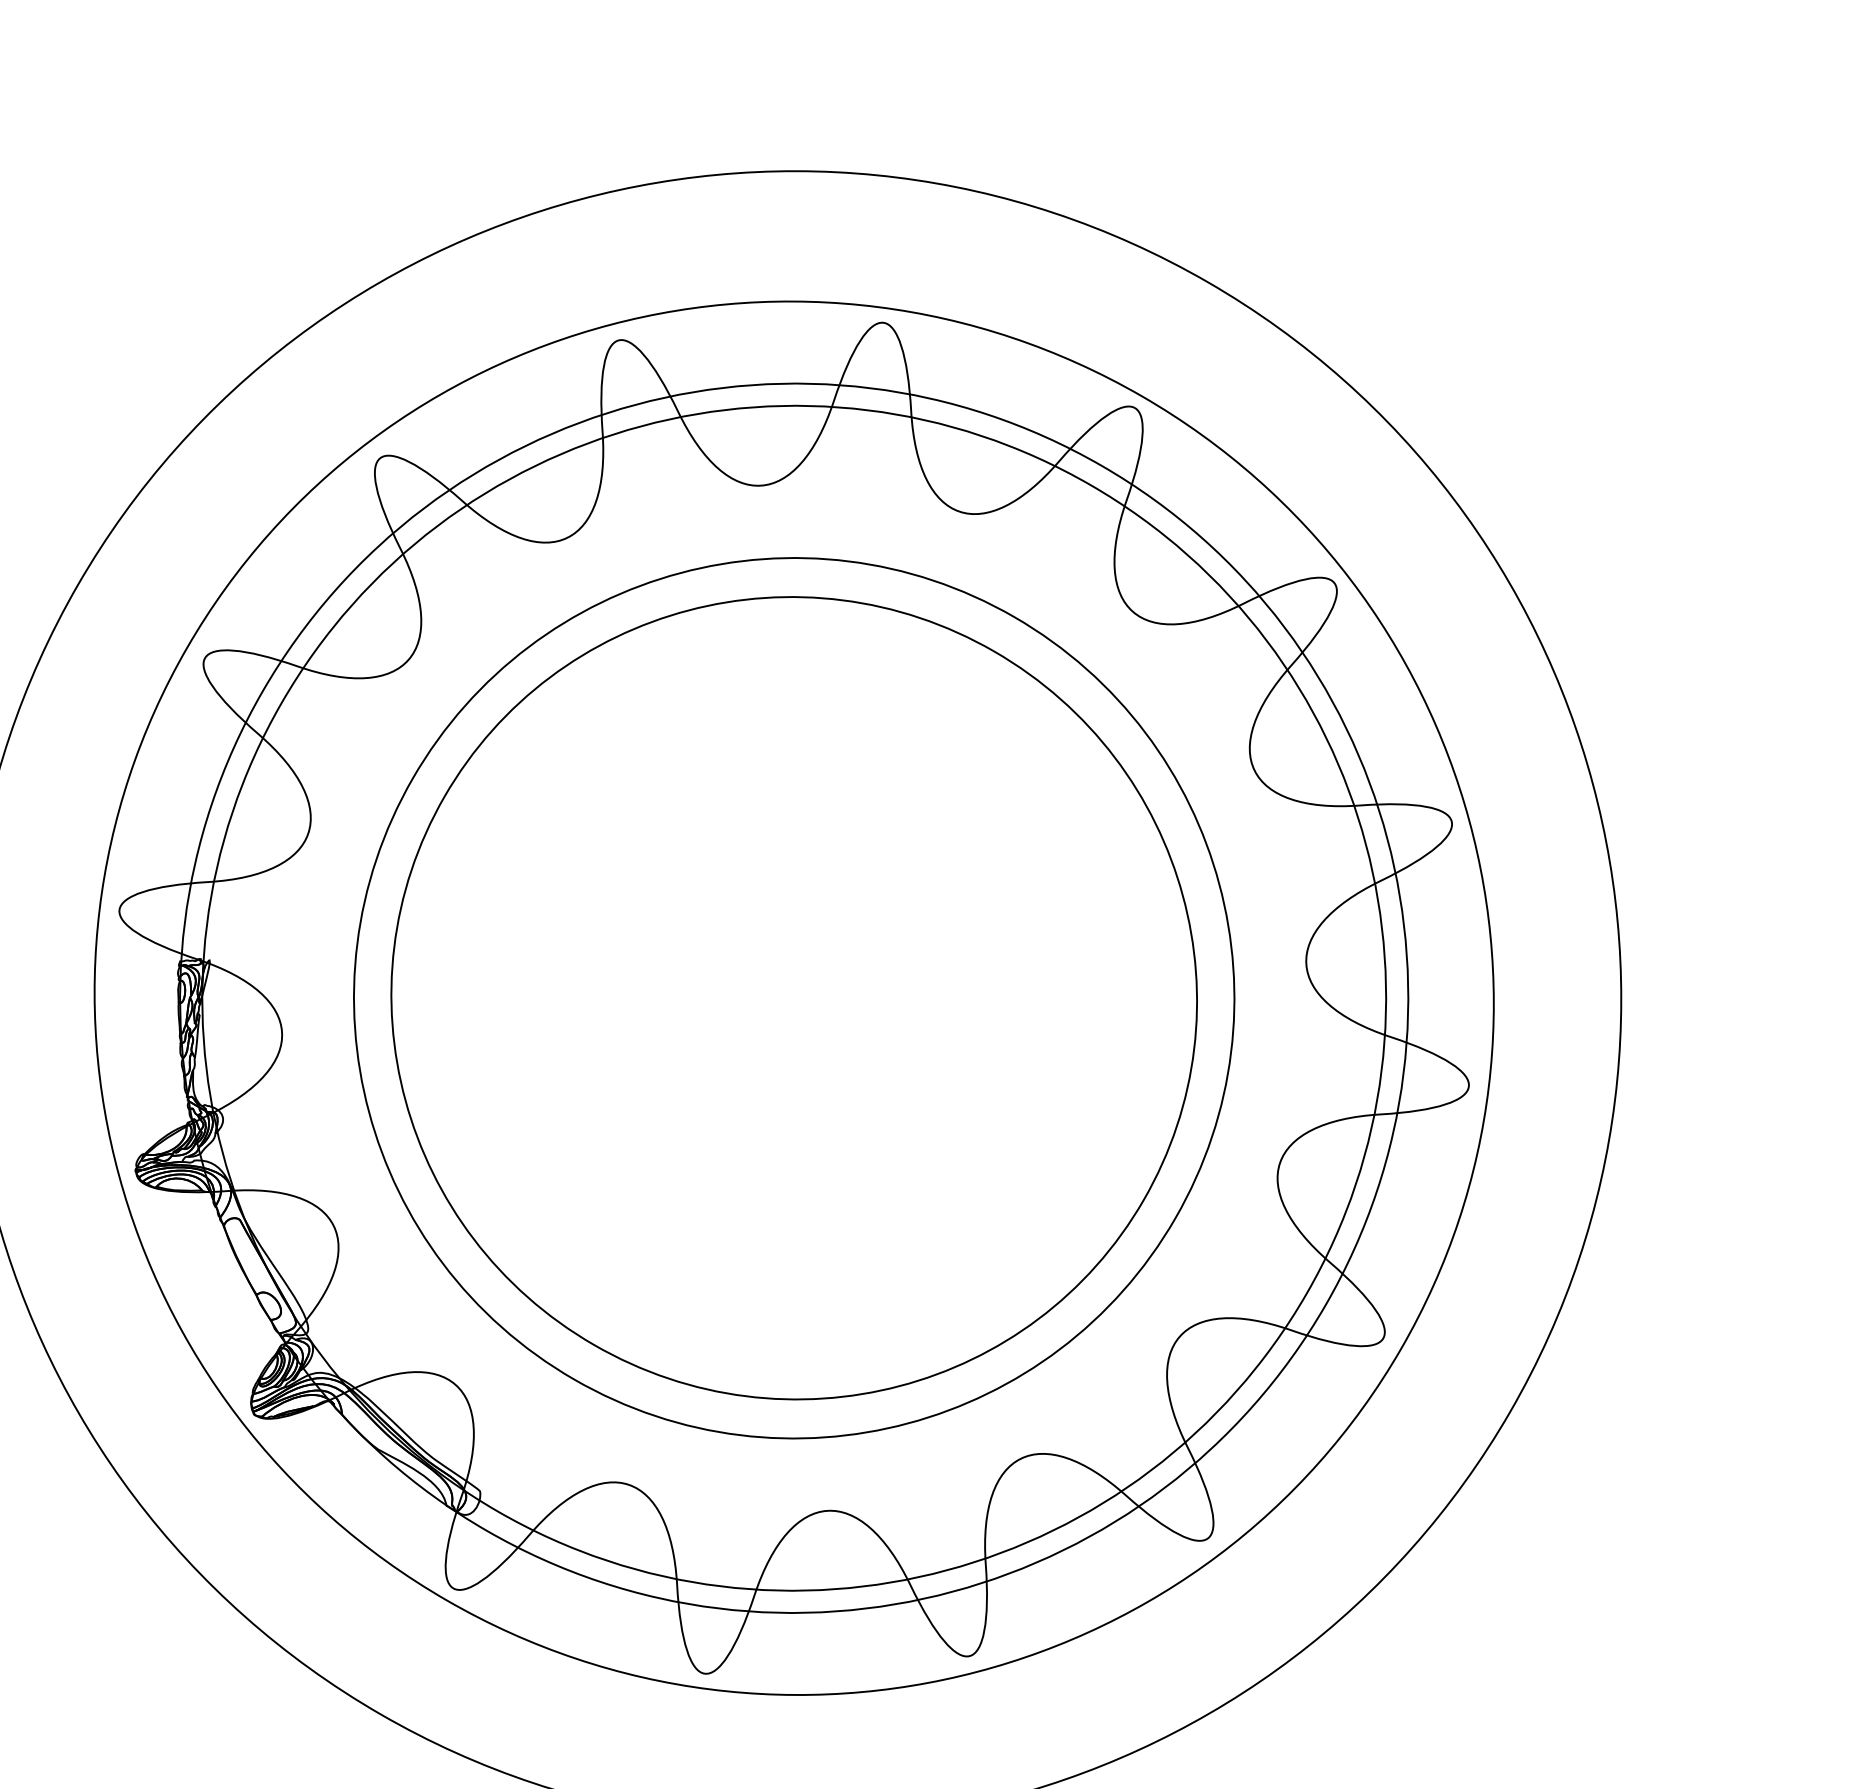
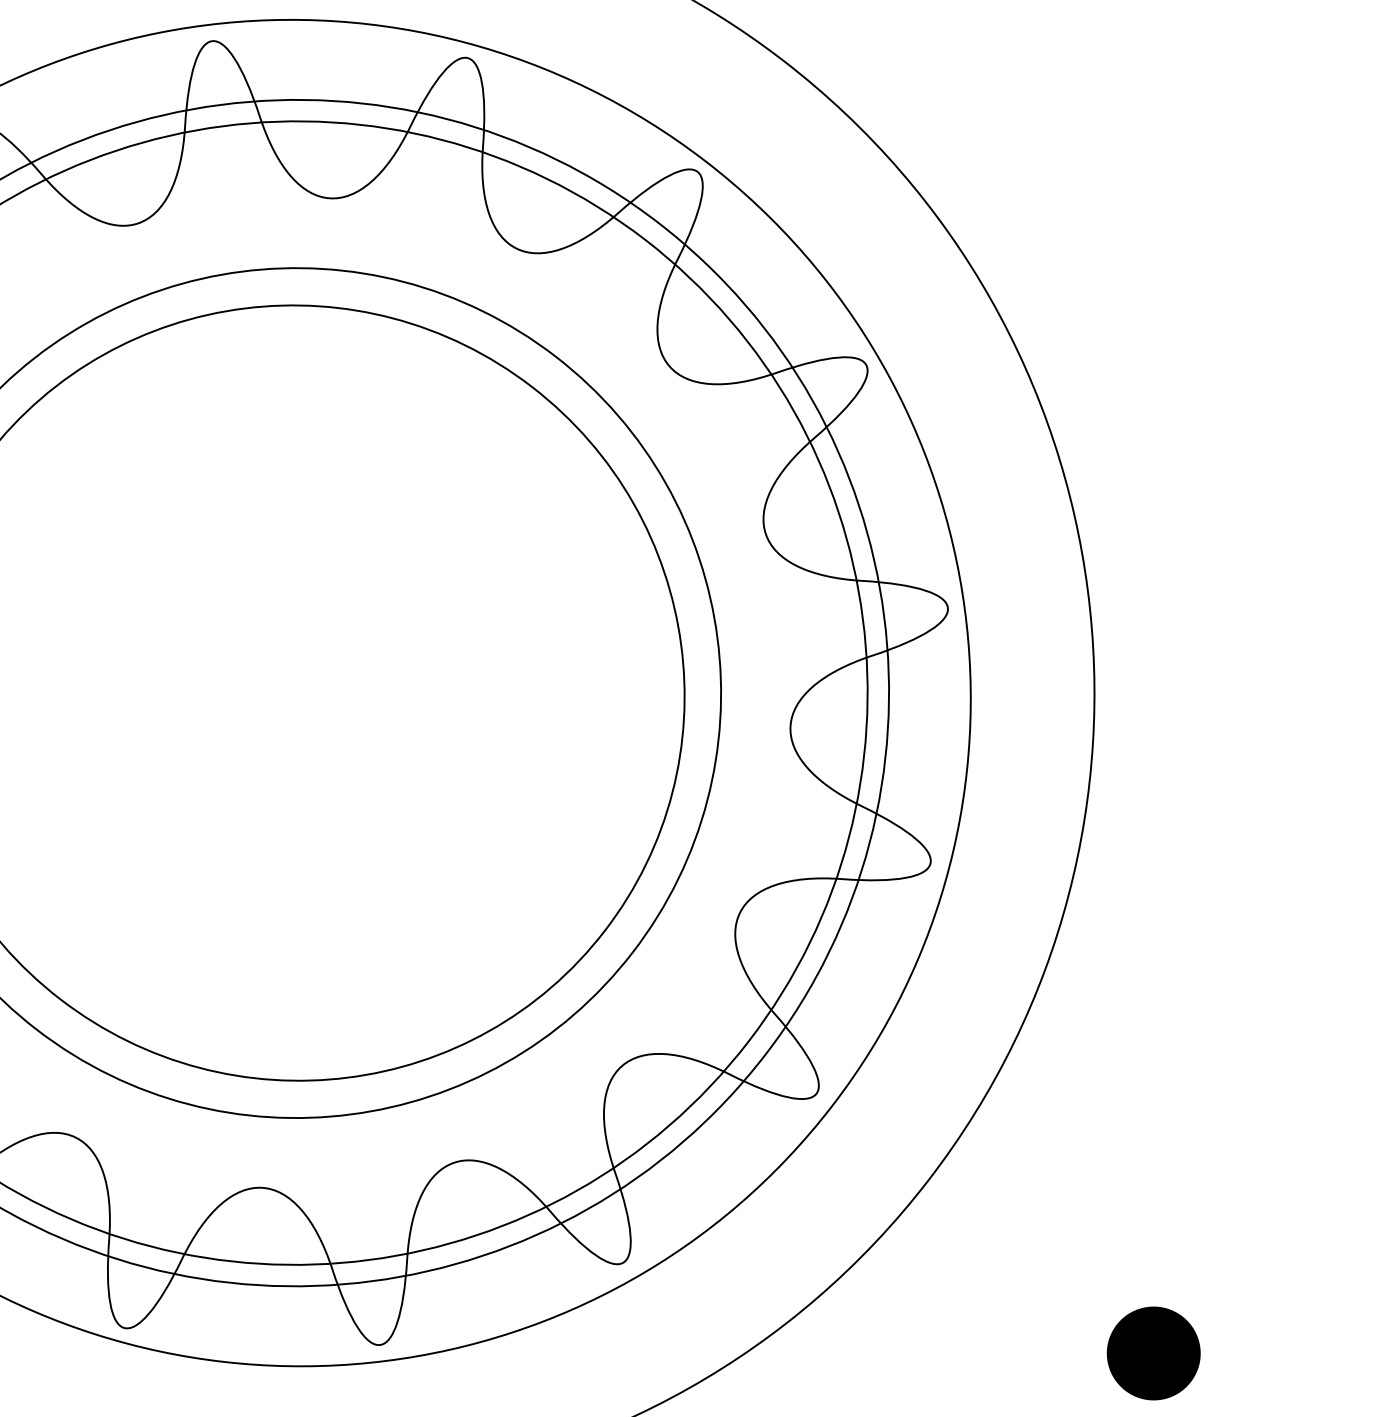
part: (1764, 1558) -> (1153, 1353), added

